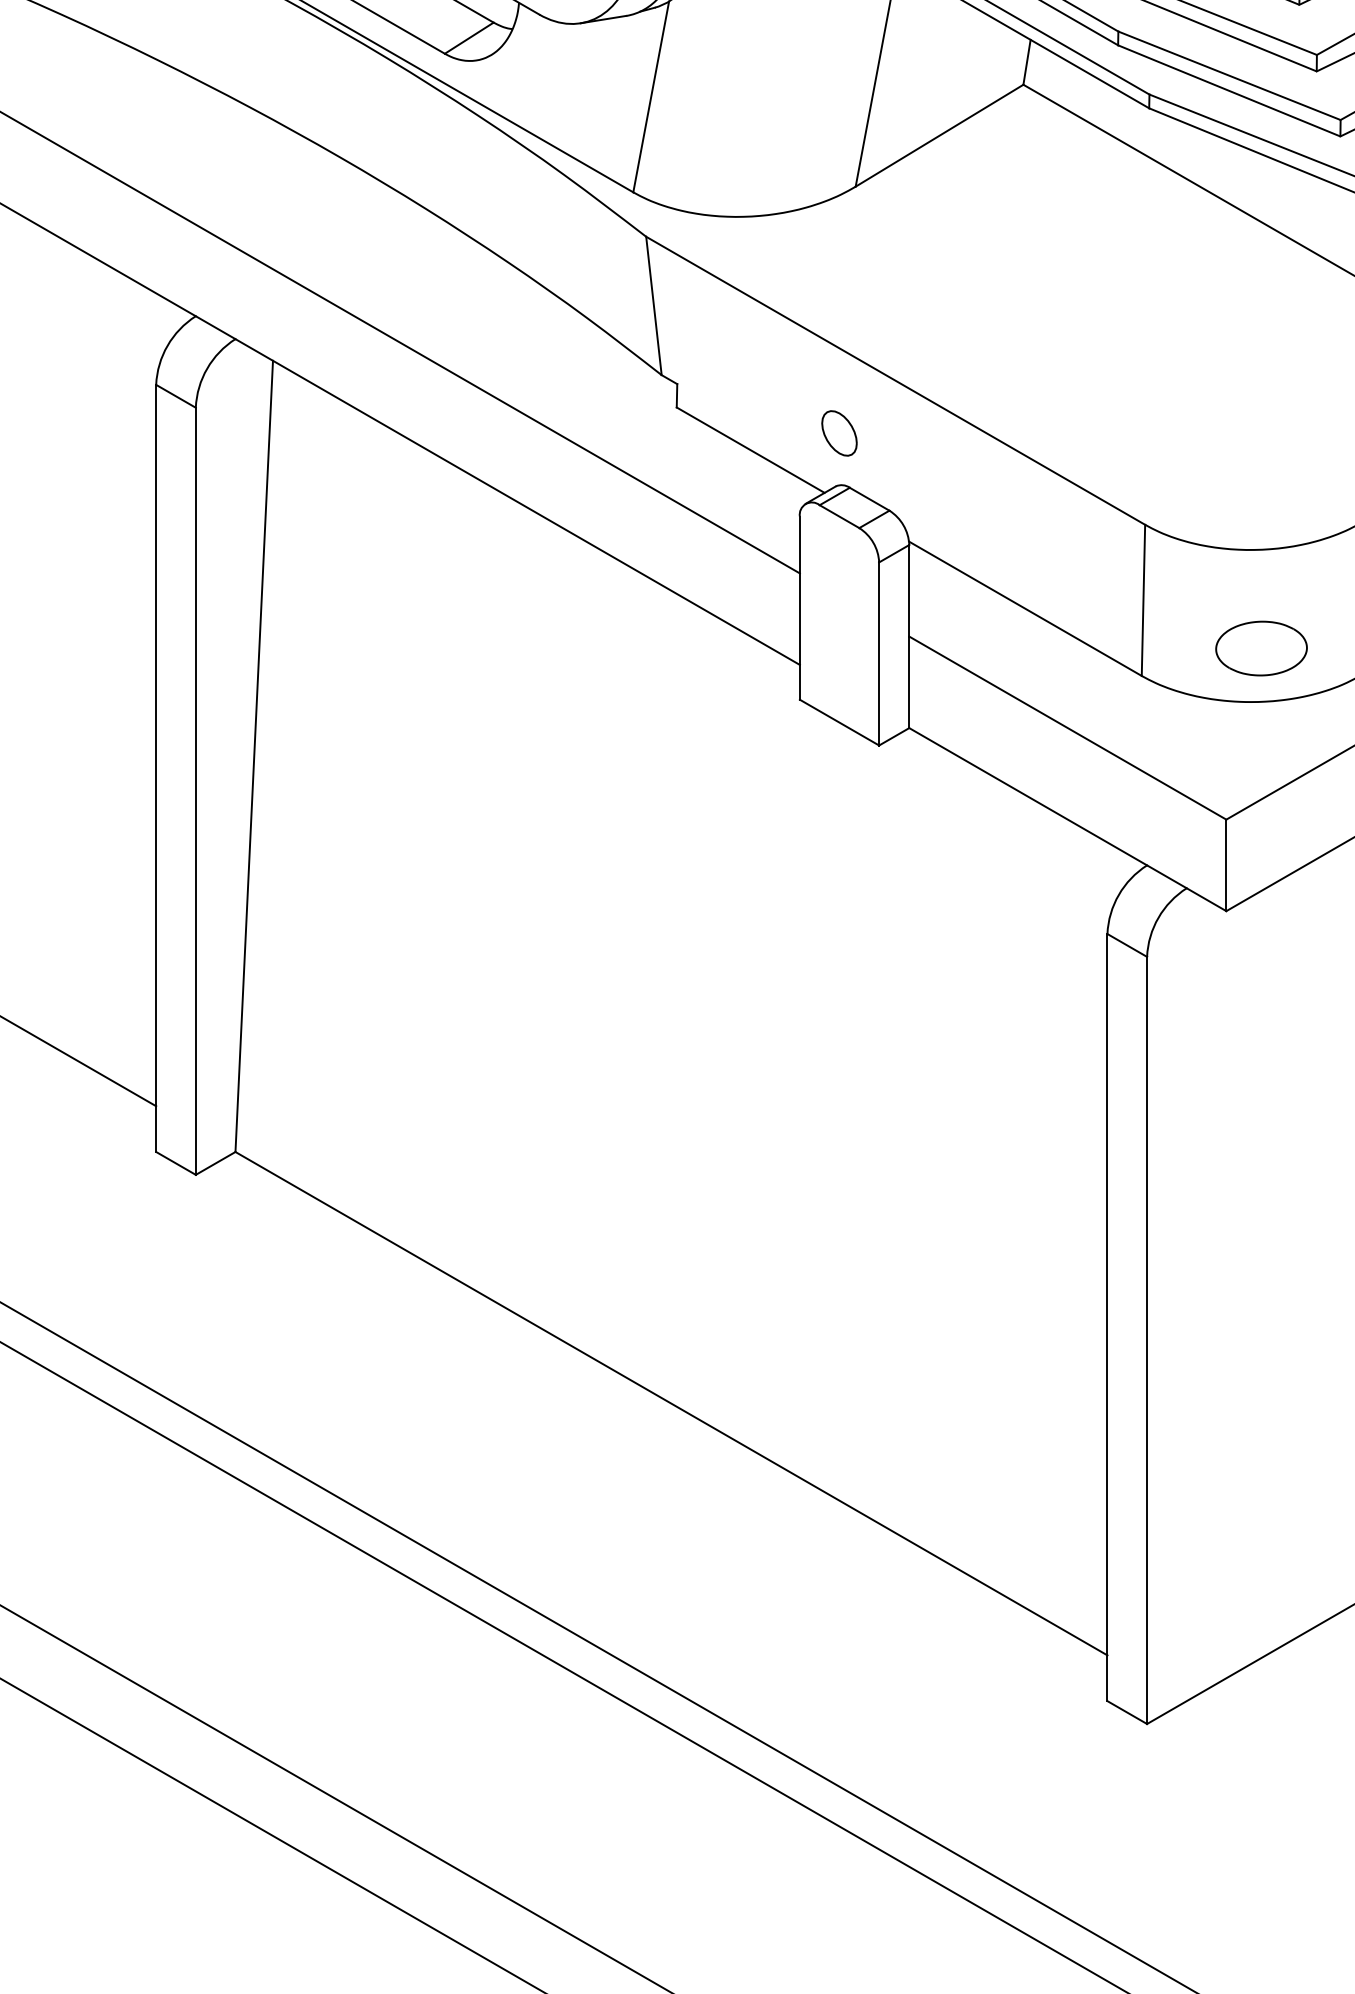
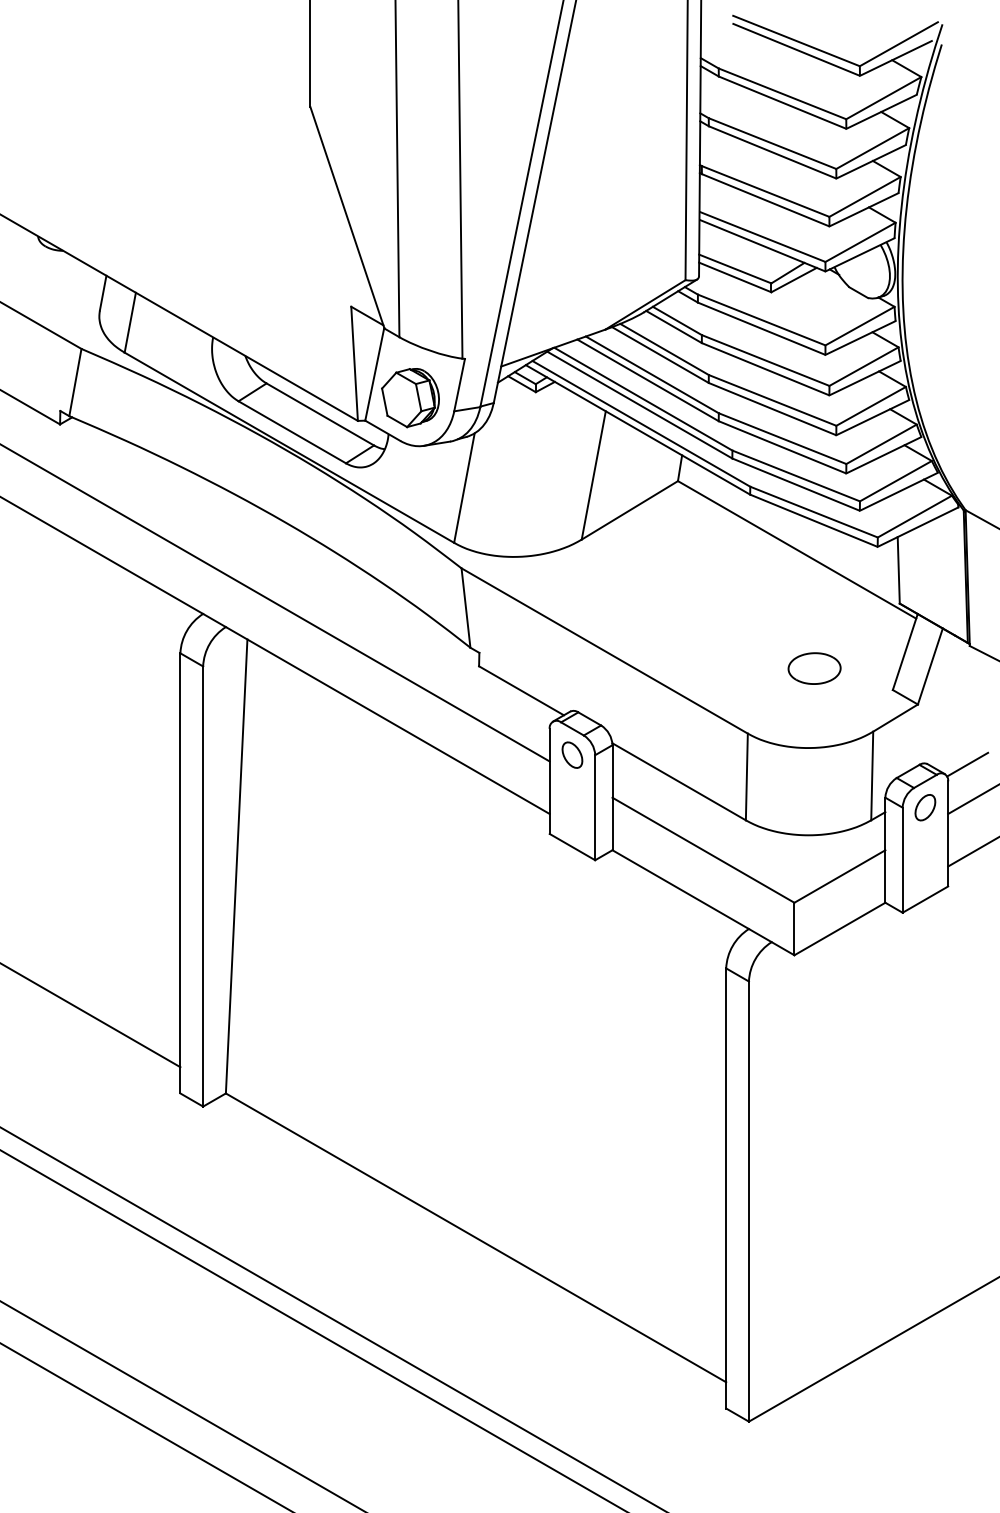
part: (839, 432) -> (572, 754), moved
part: (1261, 648) -> (814, 668), moved

